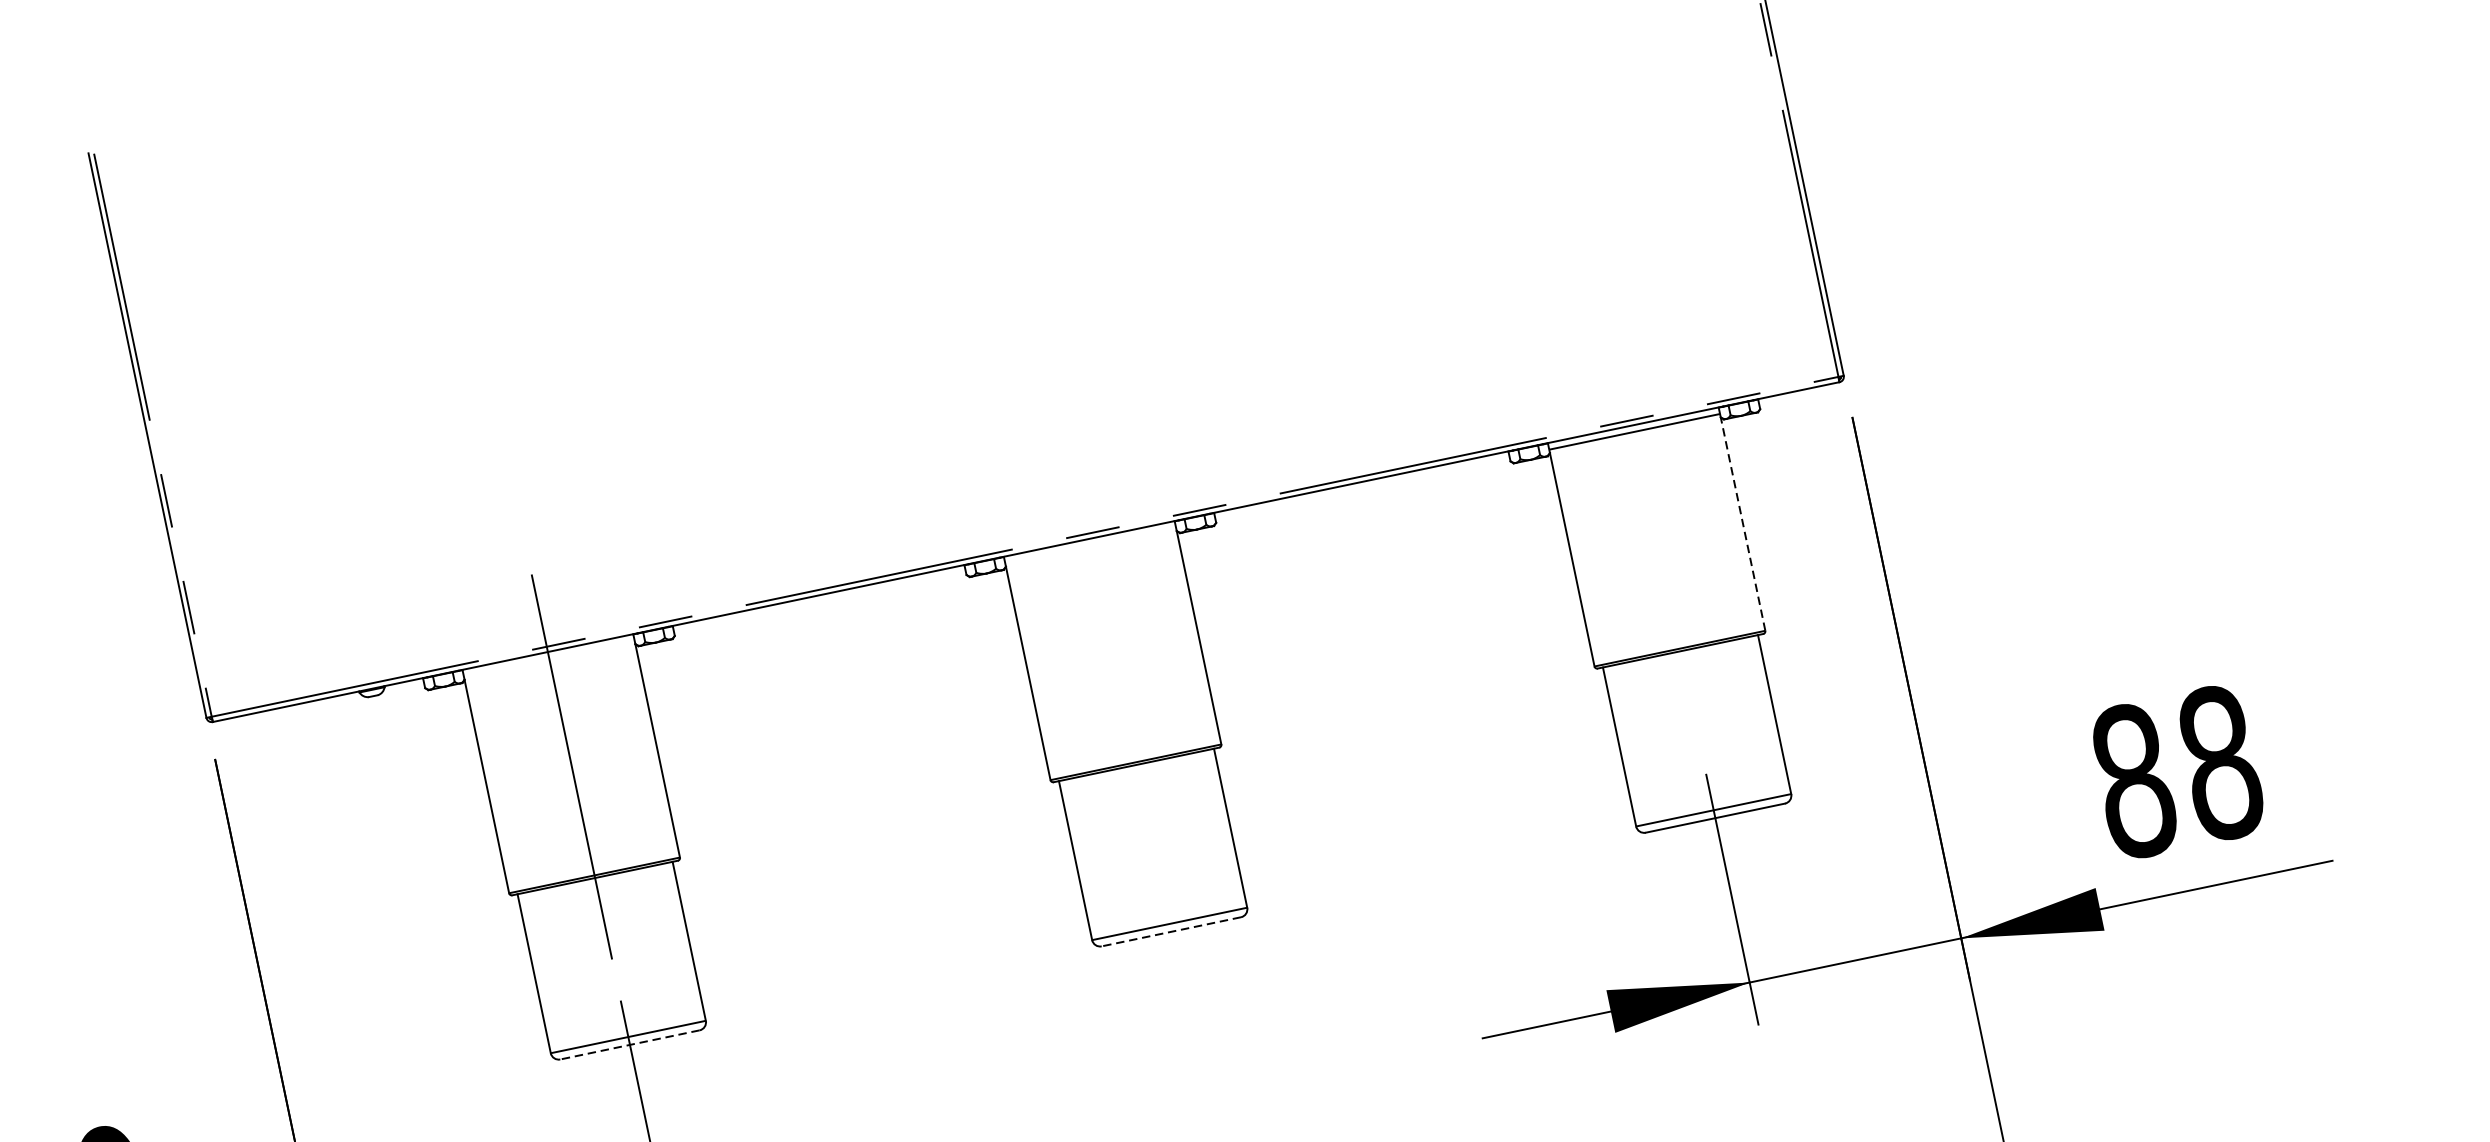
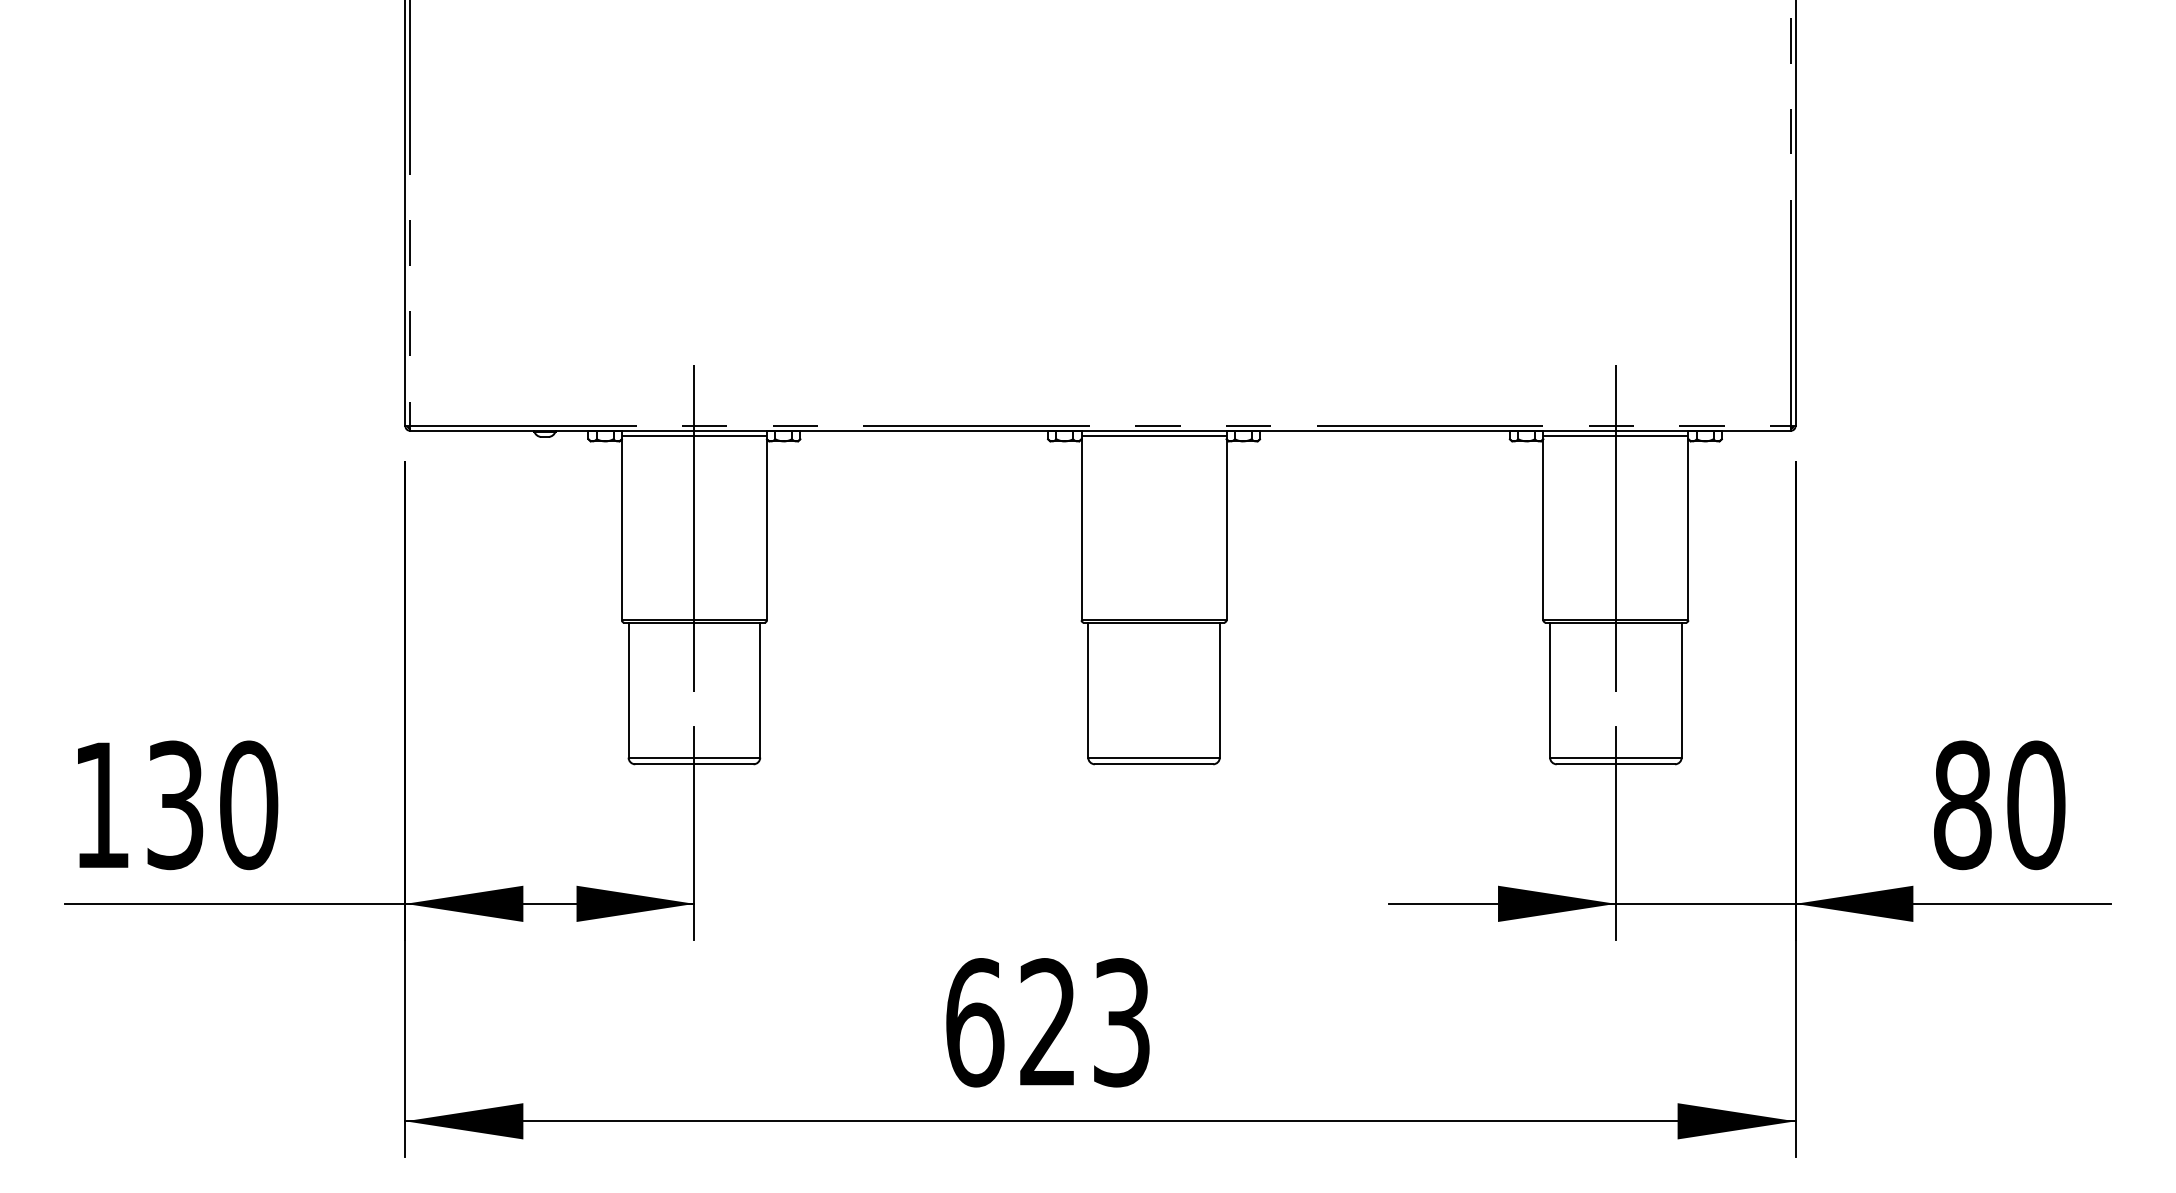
line: (1743, 523) -> (1688, 529), dashed -> solid
line: (1656, 539) -> (1615, 527), added
line: (1090, 545) -> (1153, 436), added
line: (548, 659) -> (693, 436), added
text: (2220, 762) -> (2036, 804), 88 -> 80
line: (1170, 932) -> (1153, 764), dashed -> solid
line: (628, 1045) -> (693, 764), dashed -> solid

